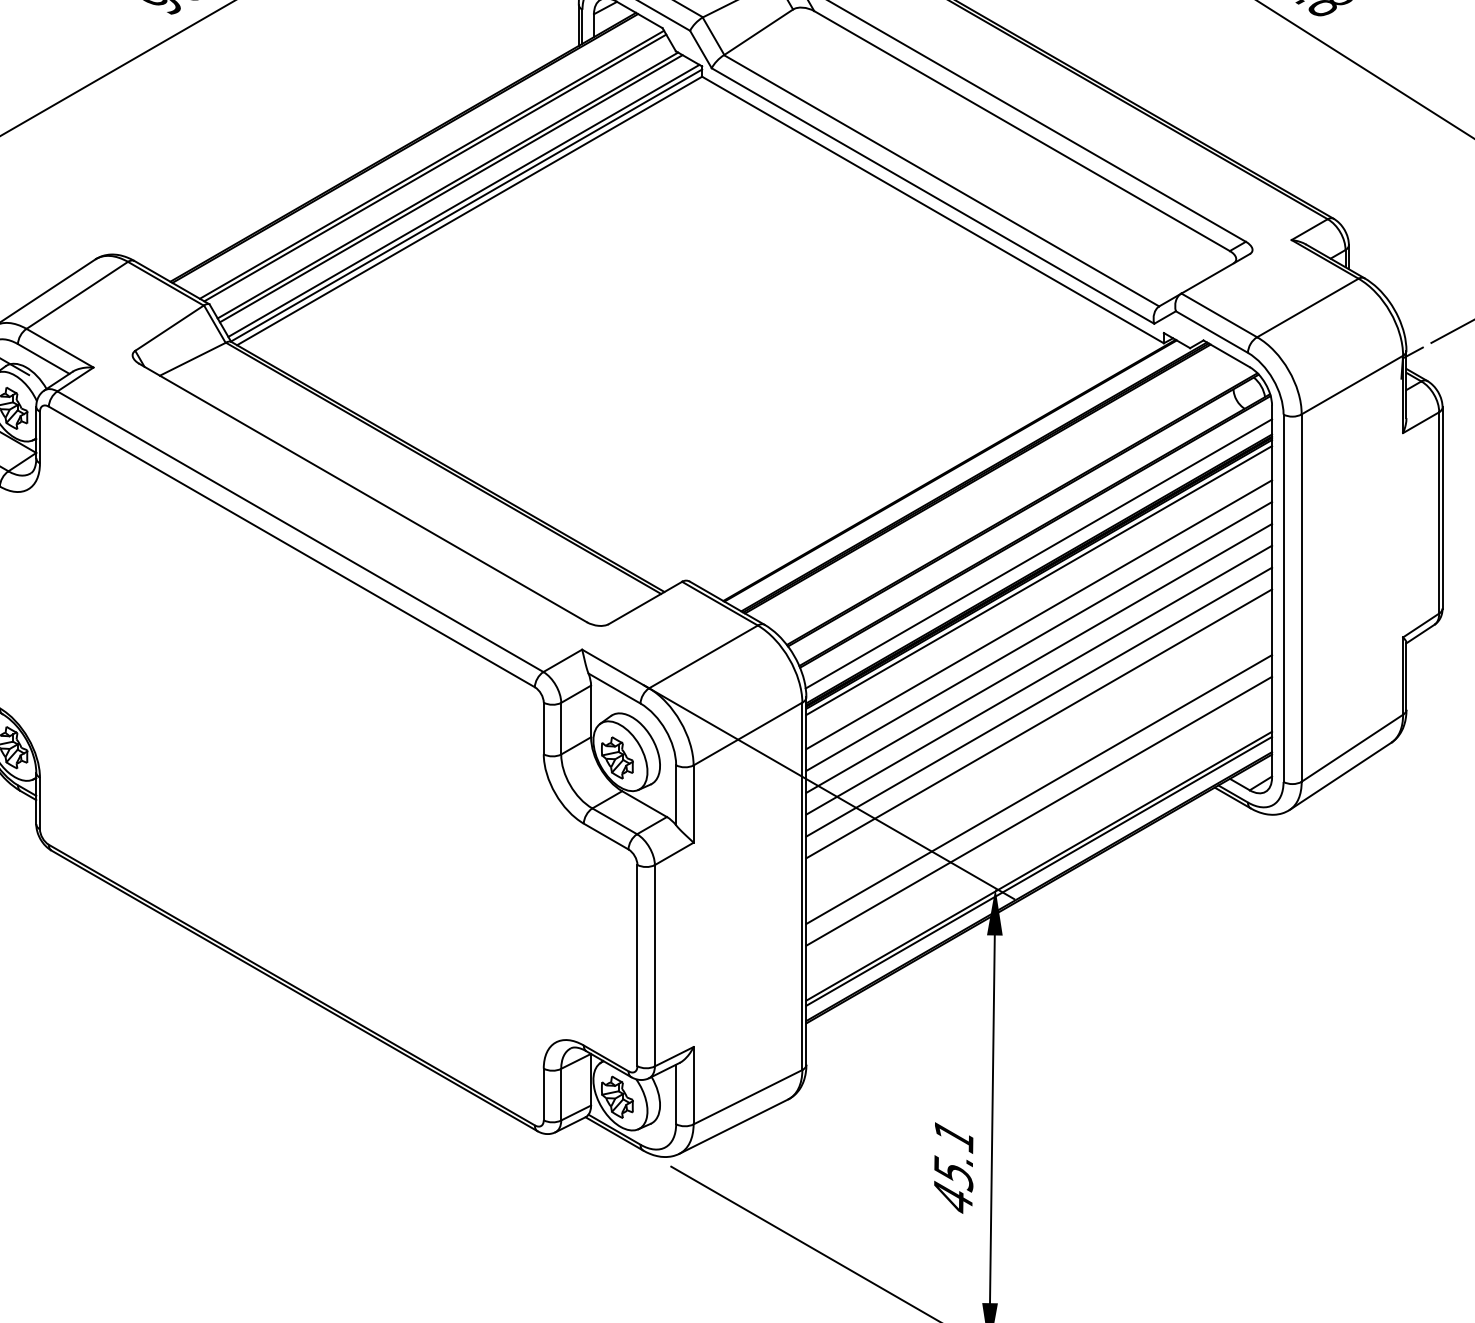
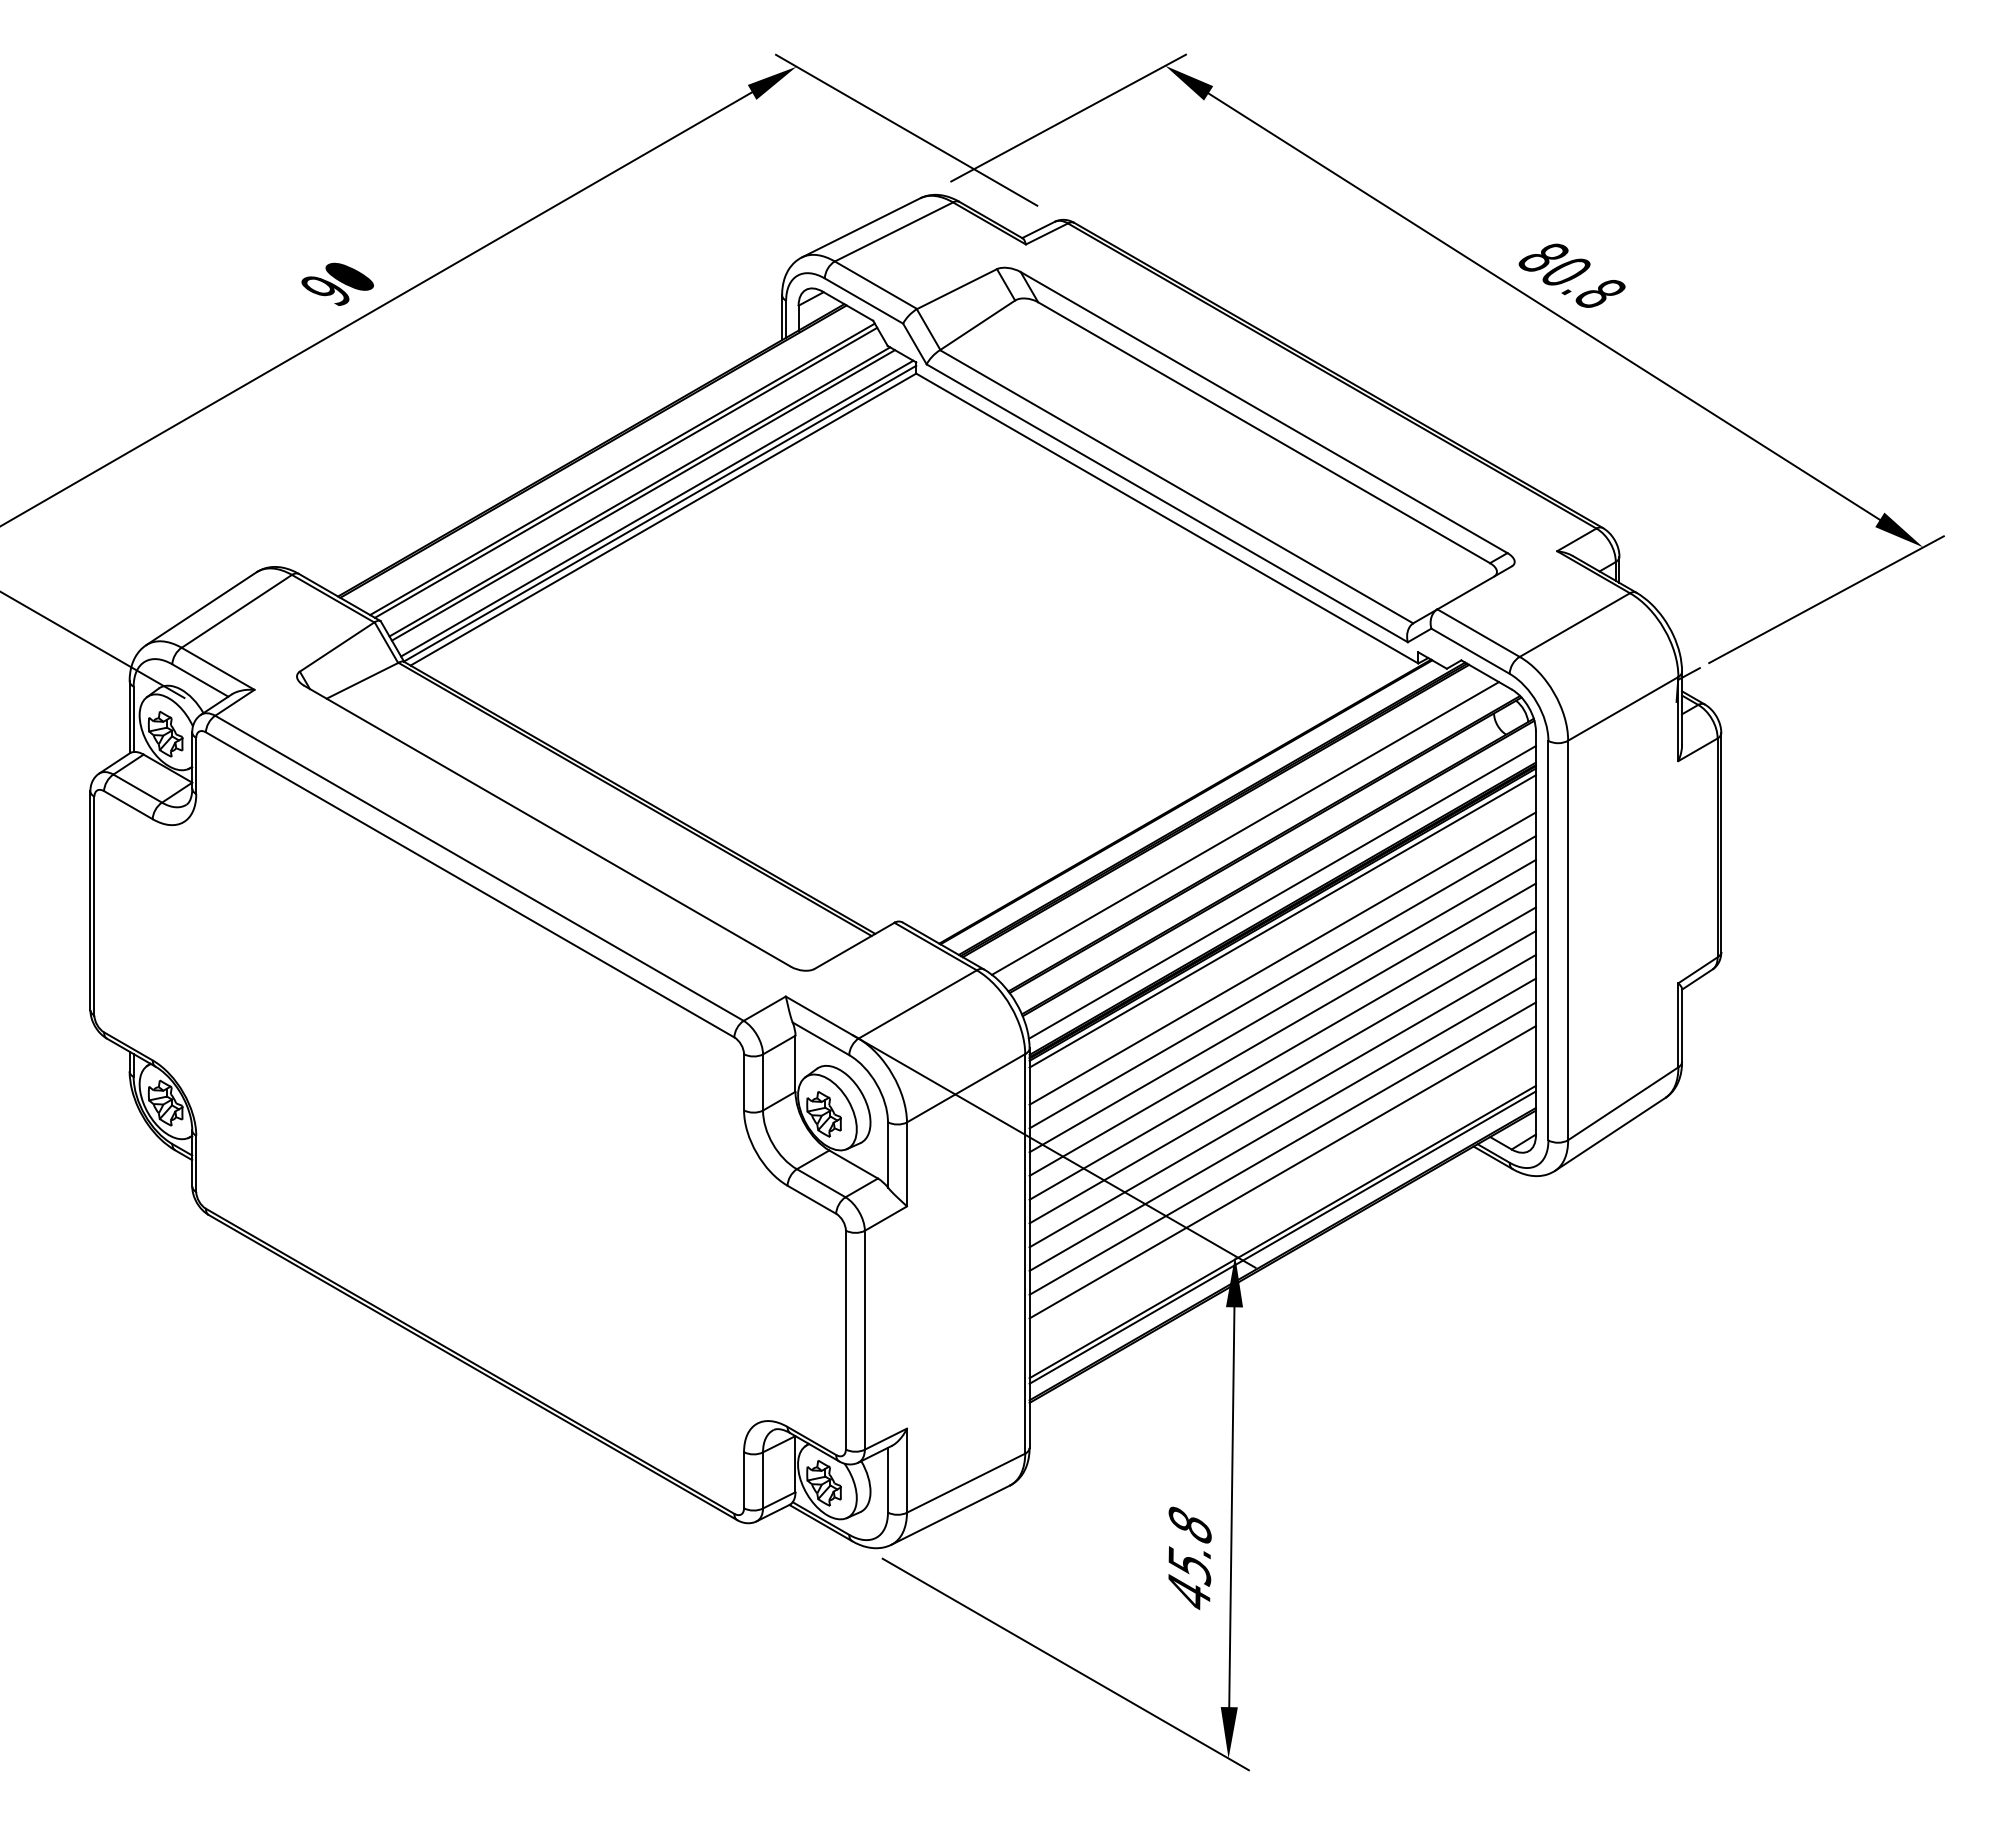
line: (1004, 495) -> (1245, 828), added
line: (1038, 745) -> (1282, 1100), added
line: (1038, 767) -> (1282, 1124), added
text: (953, 1136) -> (1189, 1525), 45.1 -> 45.8

